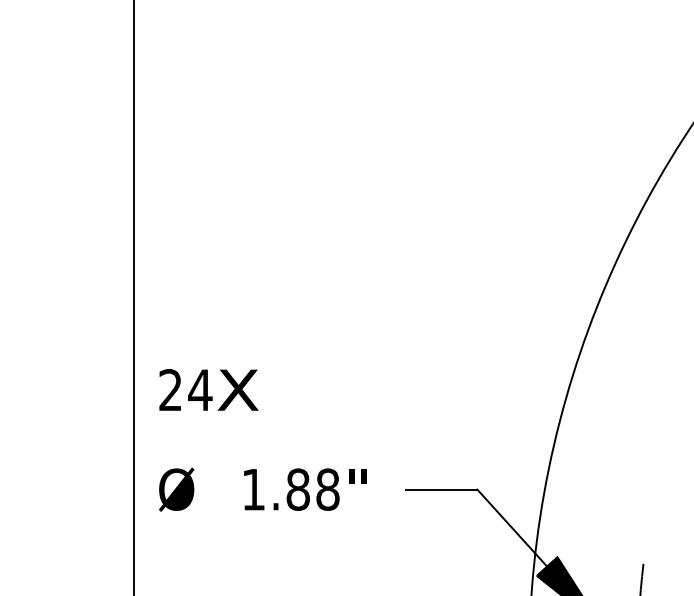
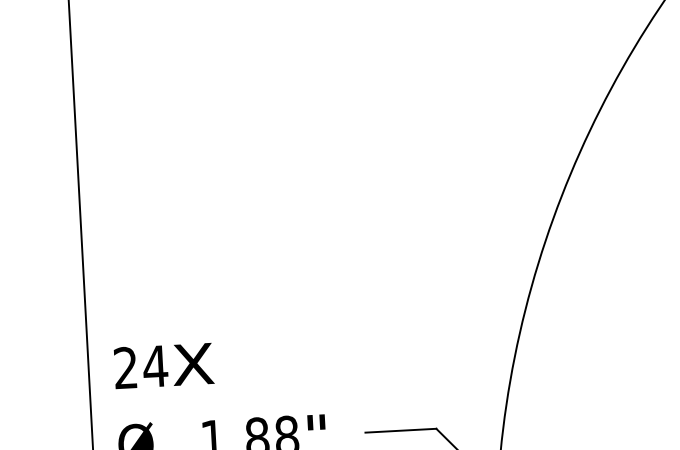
text: (208, 389) -> (163, 365), moved

